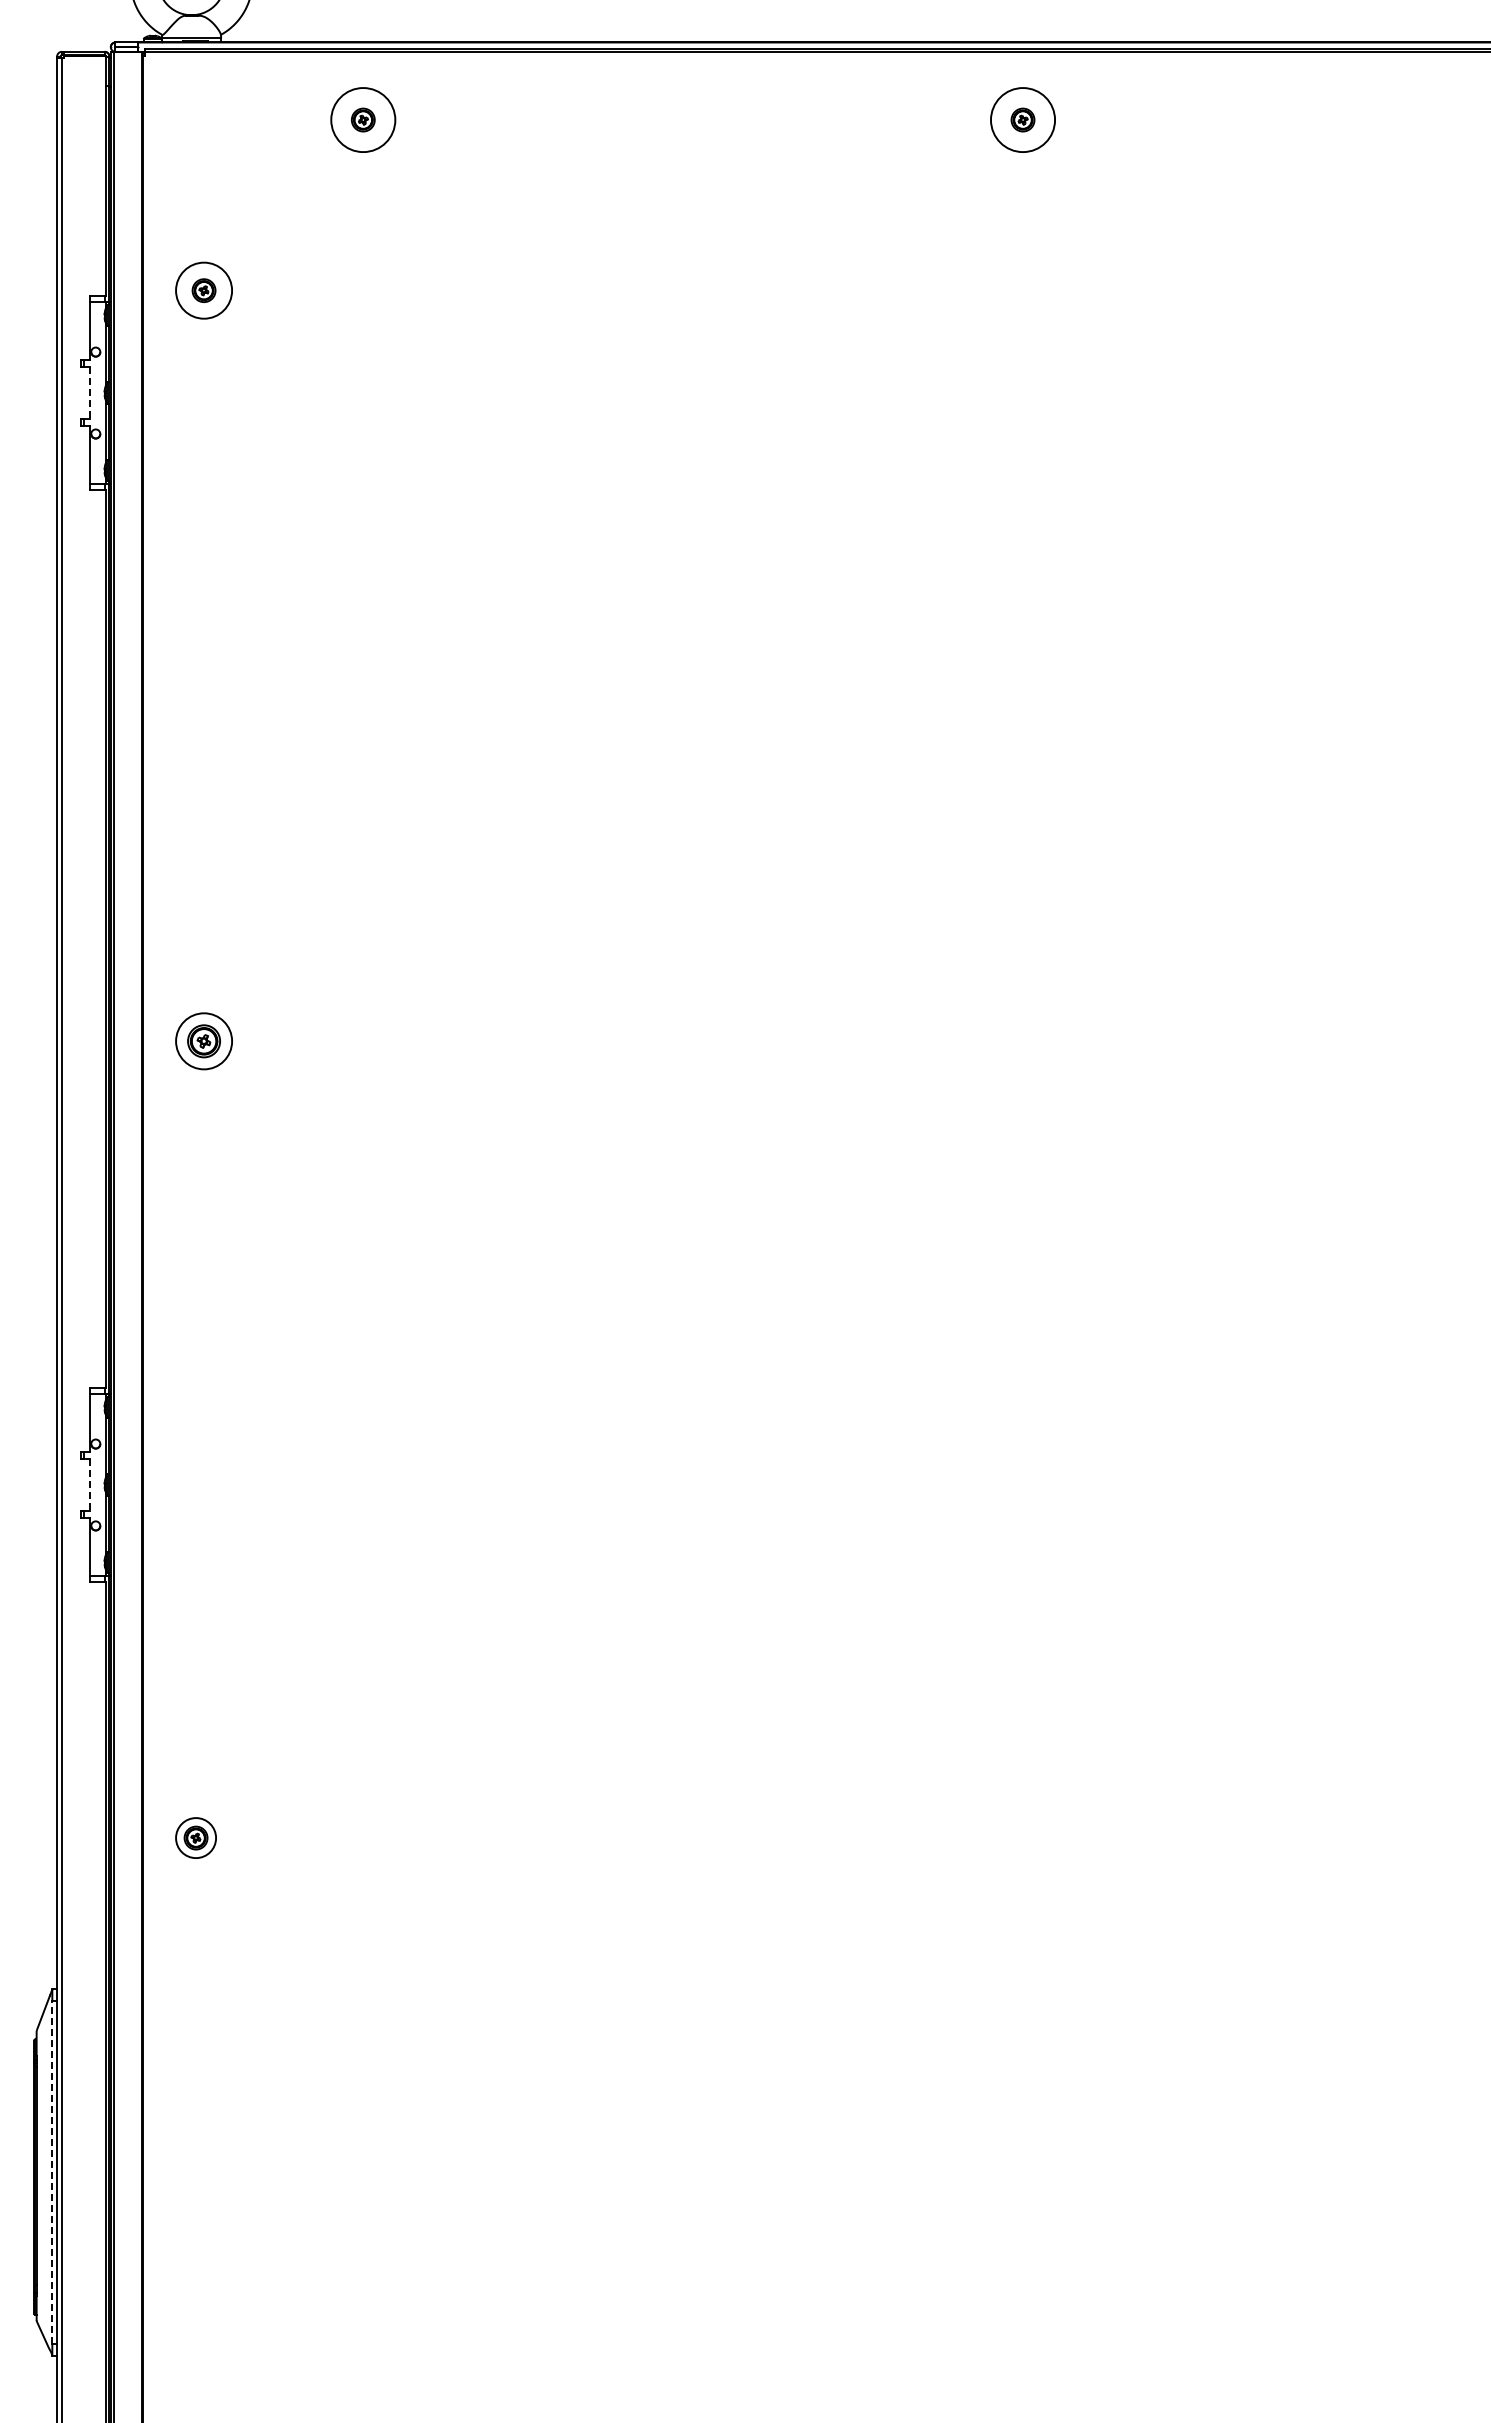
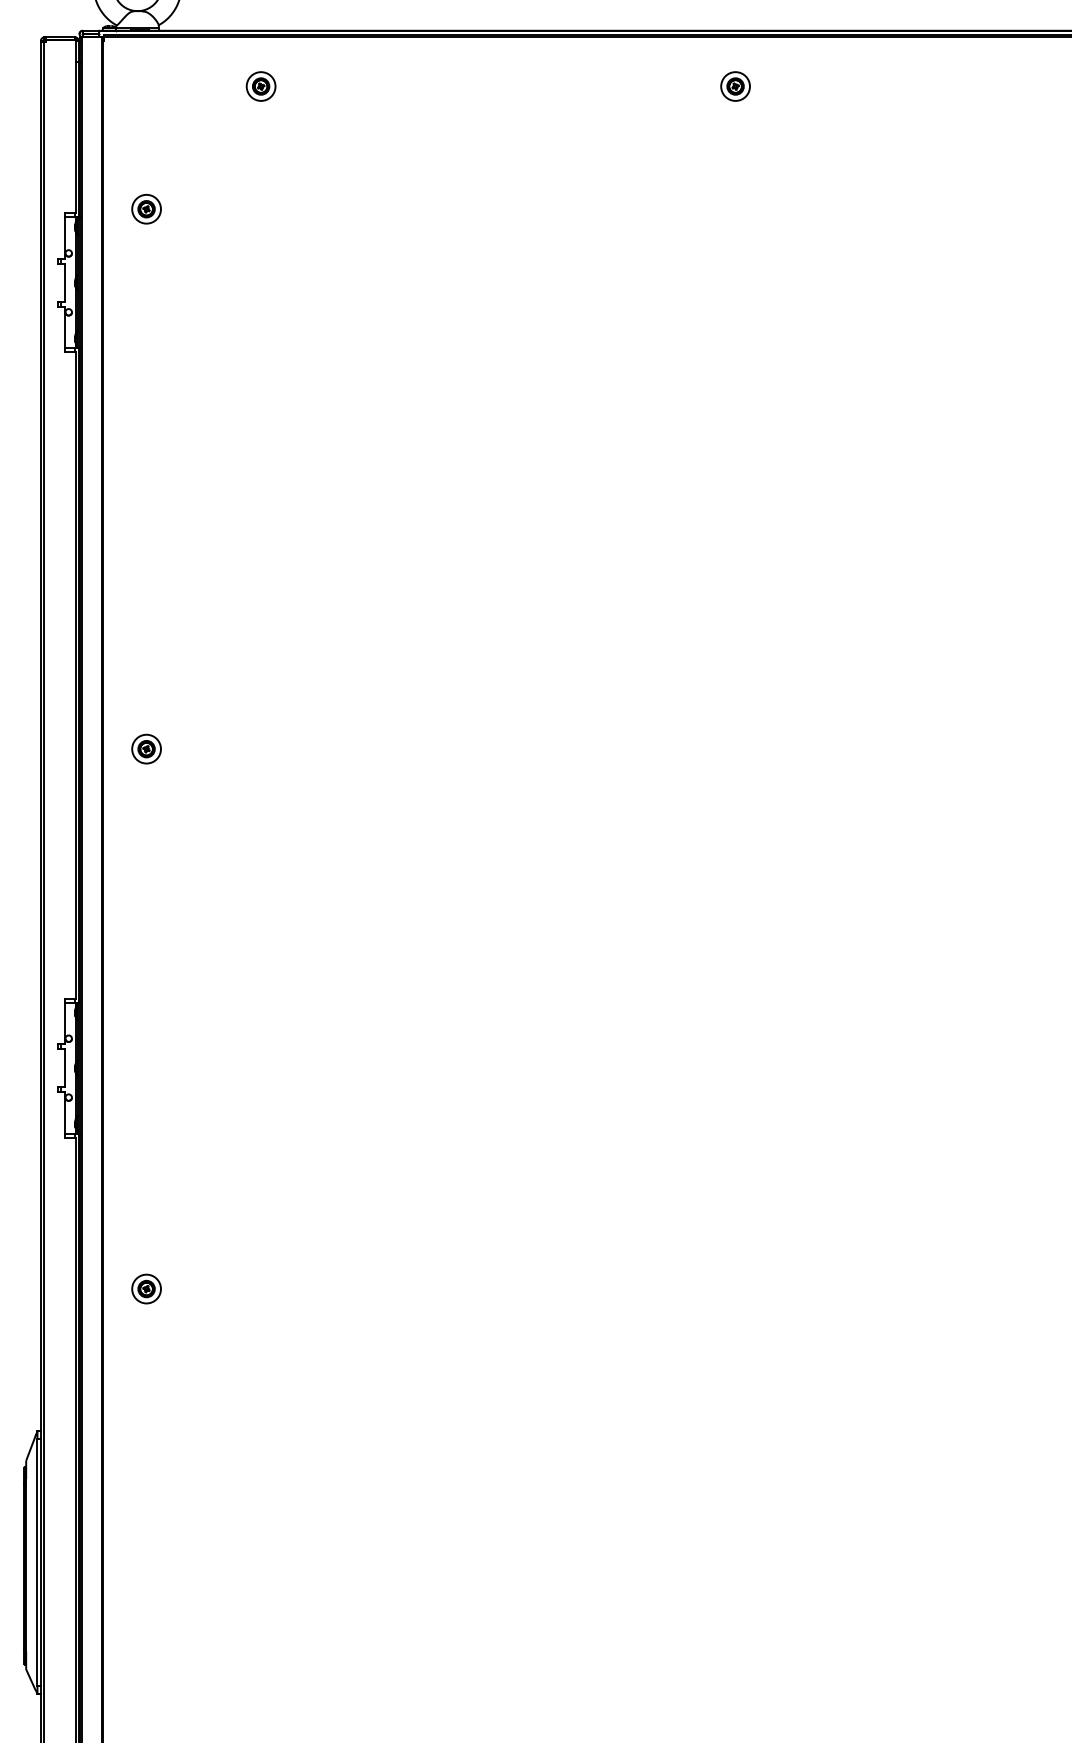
circle: (363, 120) -> (261, 86), size x0.62
circle: (1023, 120) -> (735, 86), size x0.62
circle: (204, 290) -> (146, 209), size x0.71
line: (90, 393) -> (64, 283), dashed -> solid
part: (203, 1041) -> (146, 749), size x0.71
line: (90, 1485) -> (64, 1068), dashed -> solid
part: (195, 1837) -> (146, 1288), moved
line: (52, 2172) -> (37, 1562), dashed -> solid

